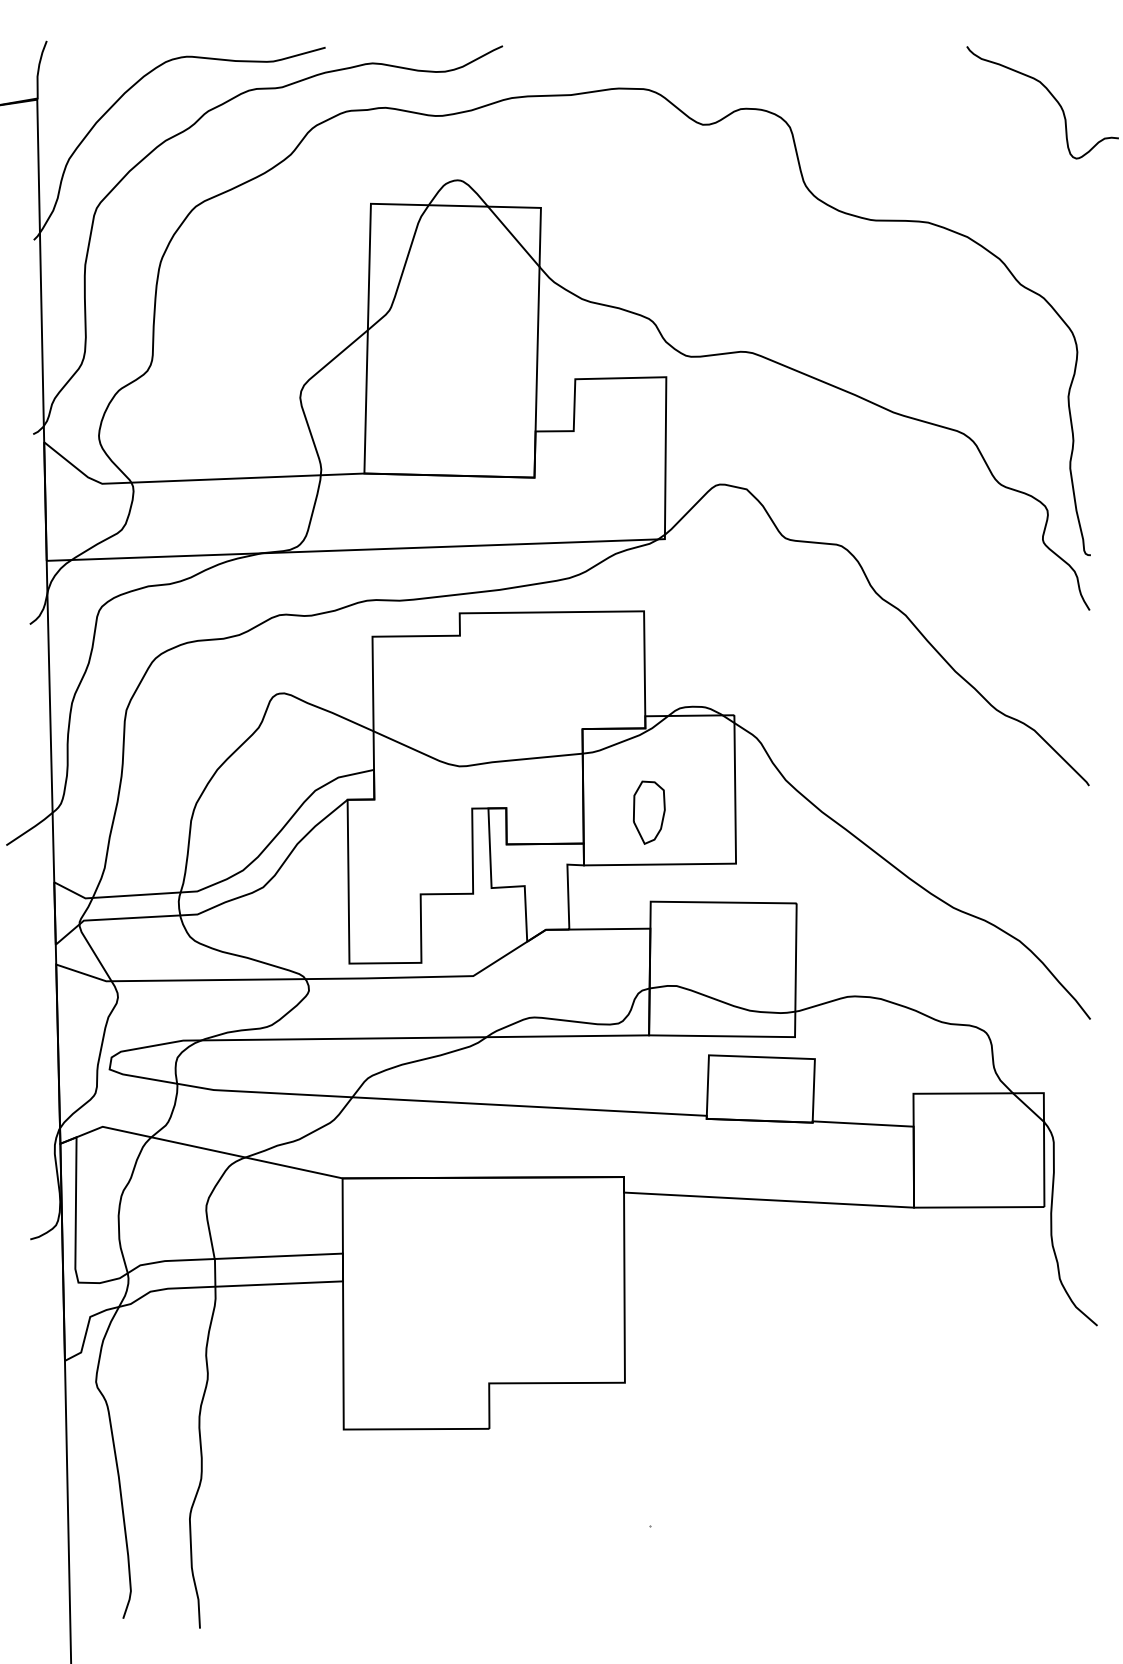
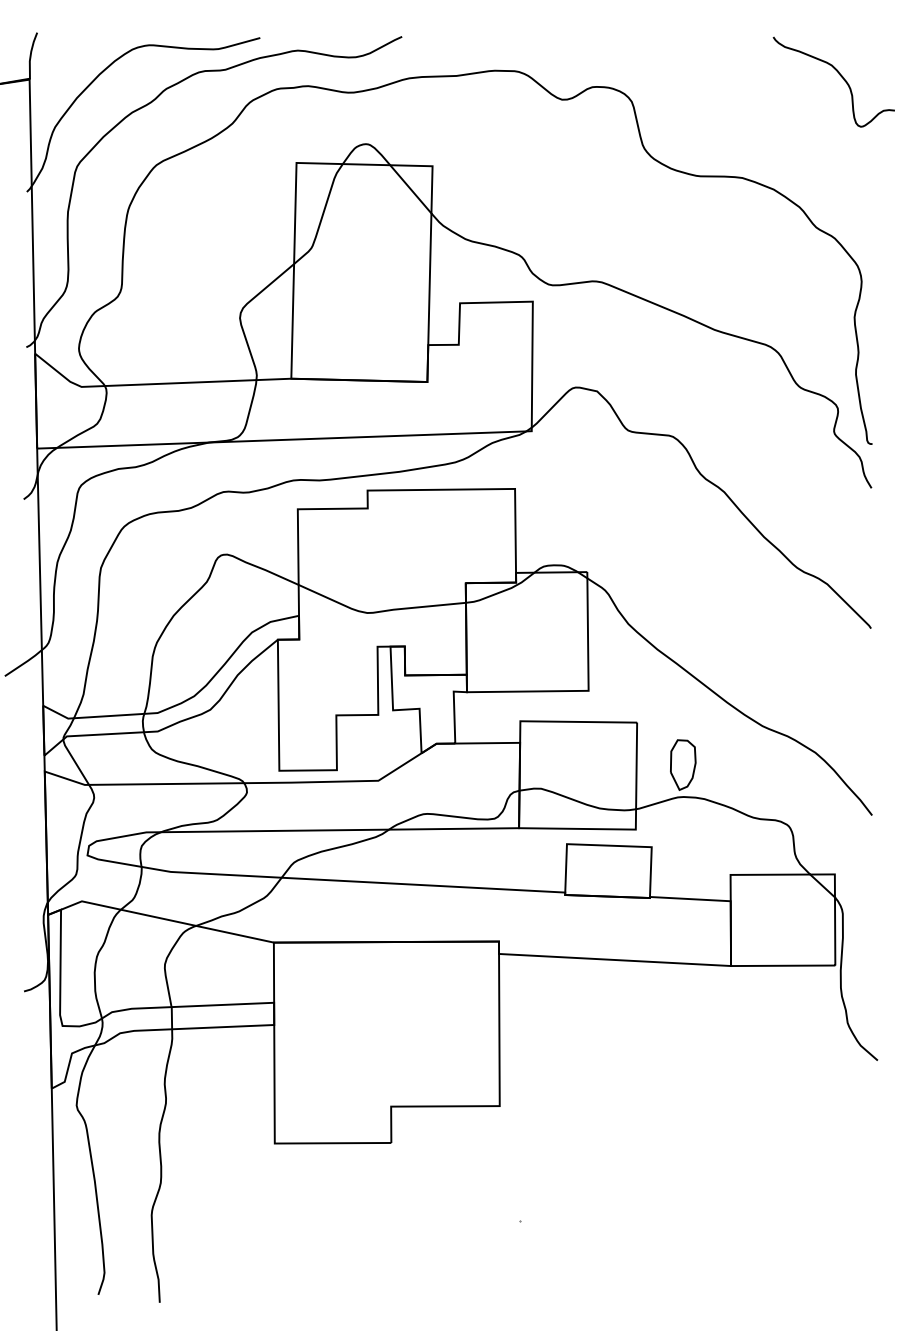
part: (649, 812) -> (683, 764), moved

